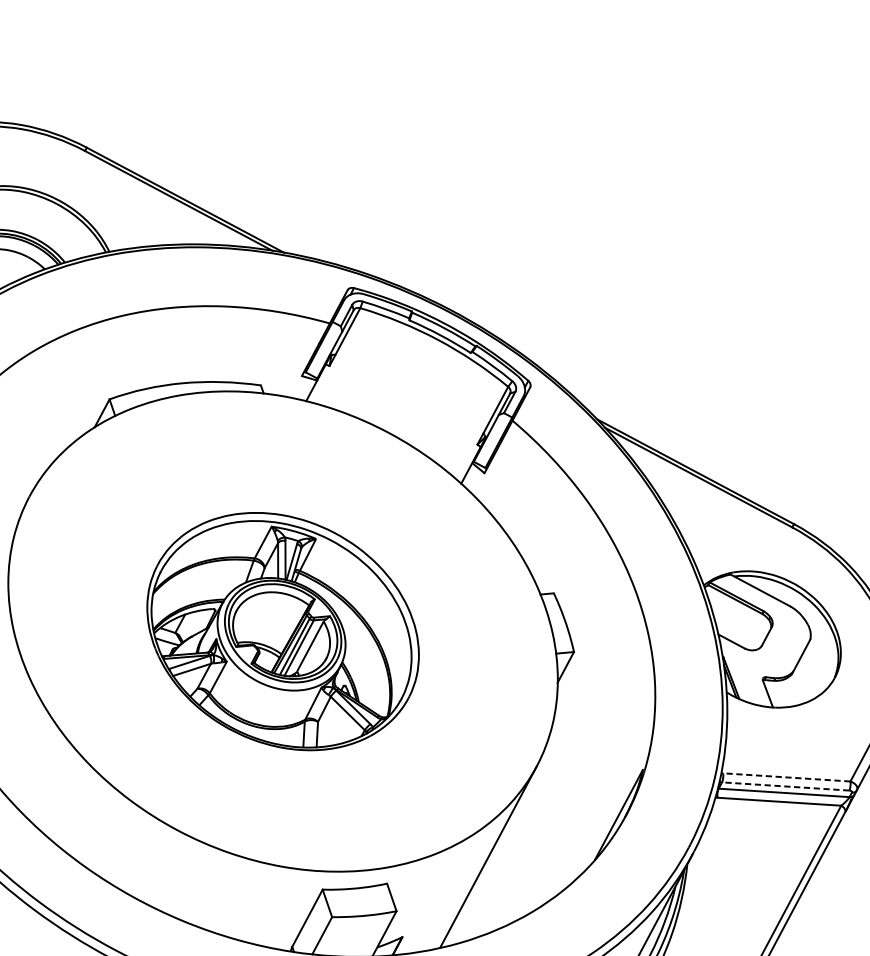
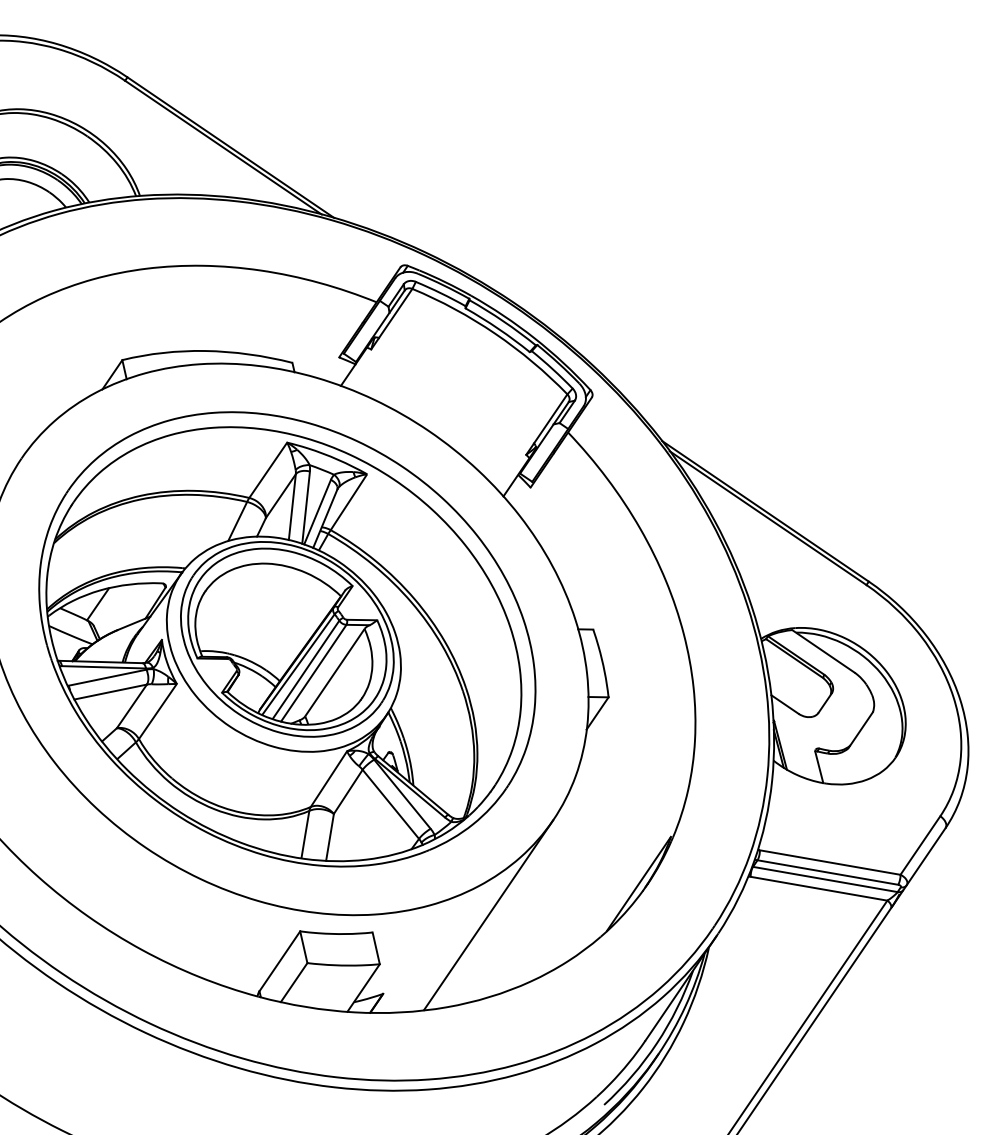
part: (283, 631) -> (287, 639), size x1.67
line: (786, 777) -> (829, 862), dashed -> solid
line: (785, 786) -> (827, 872), dashed -> solid

